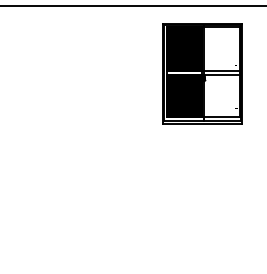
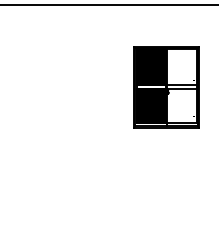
part: (202, 73) -> (166, 87), moved

